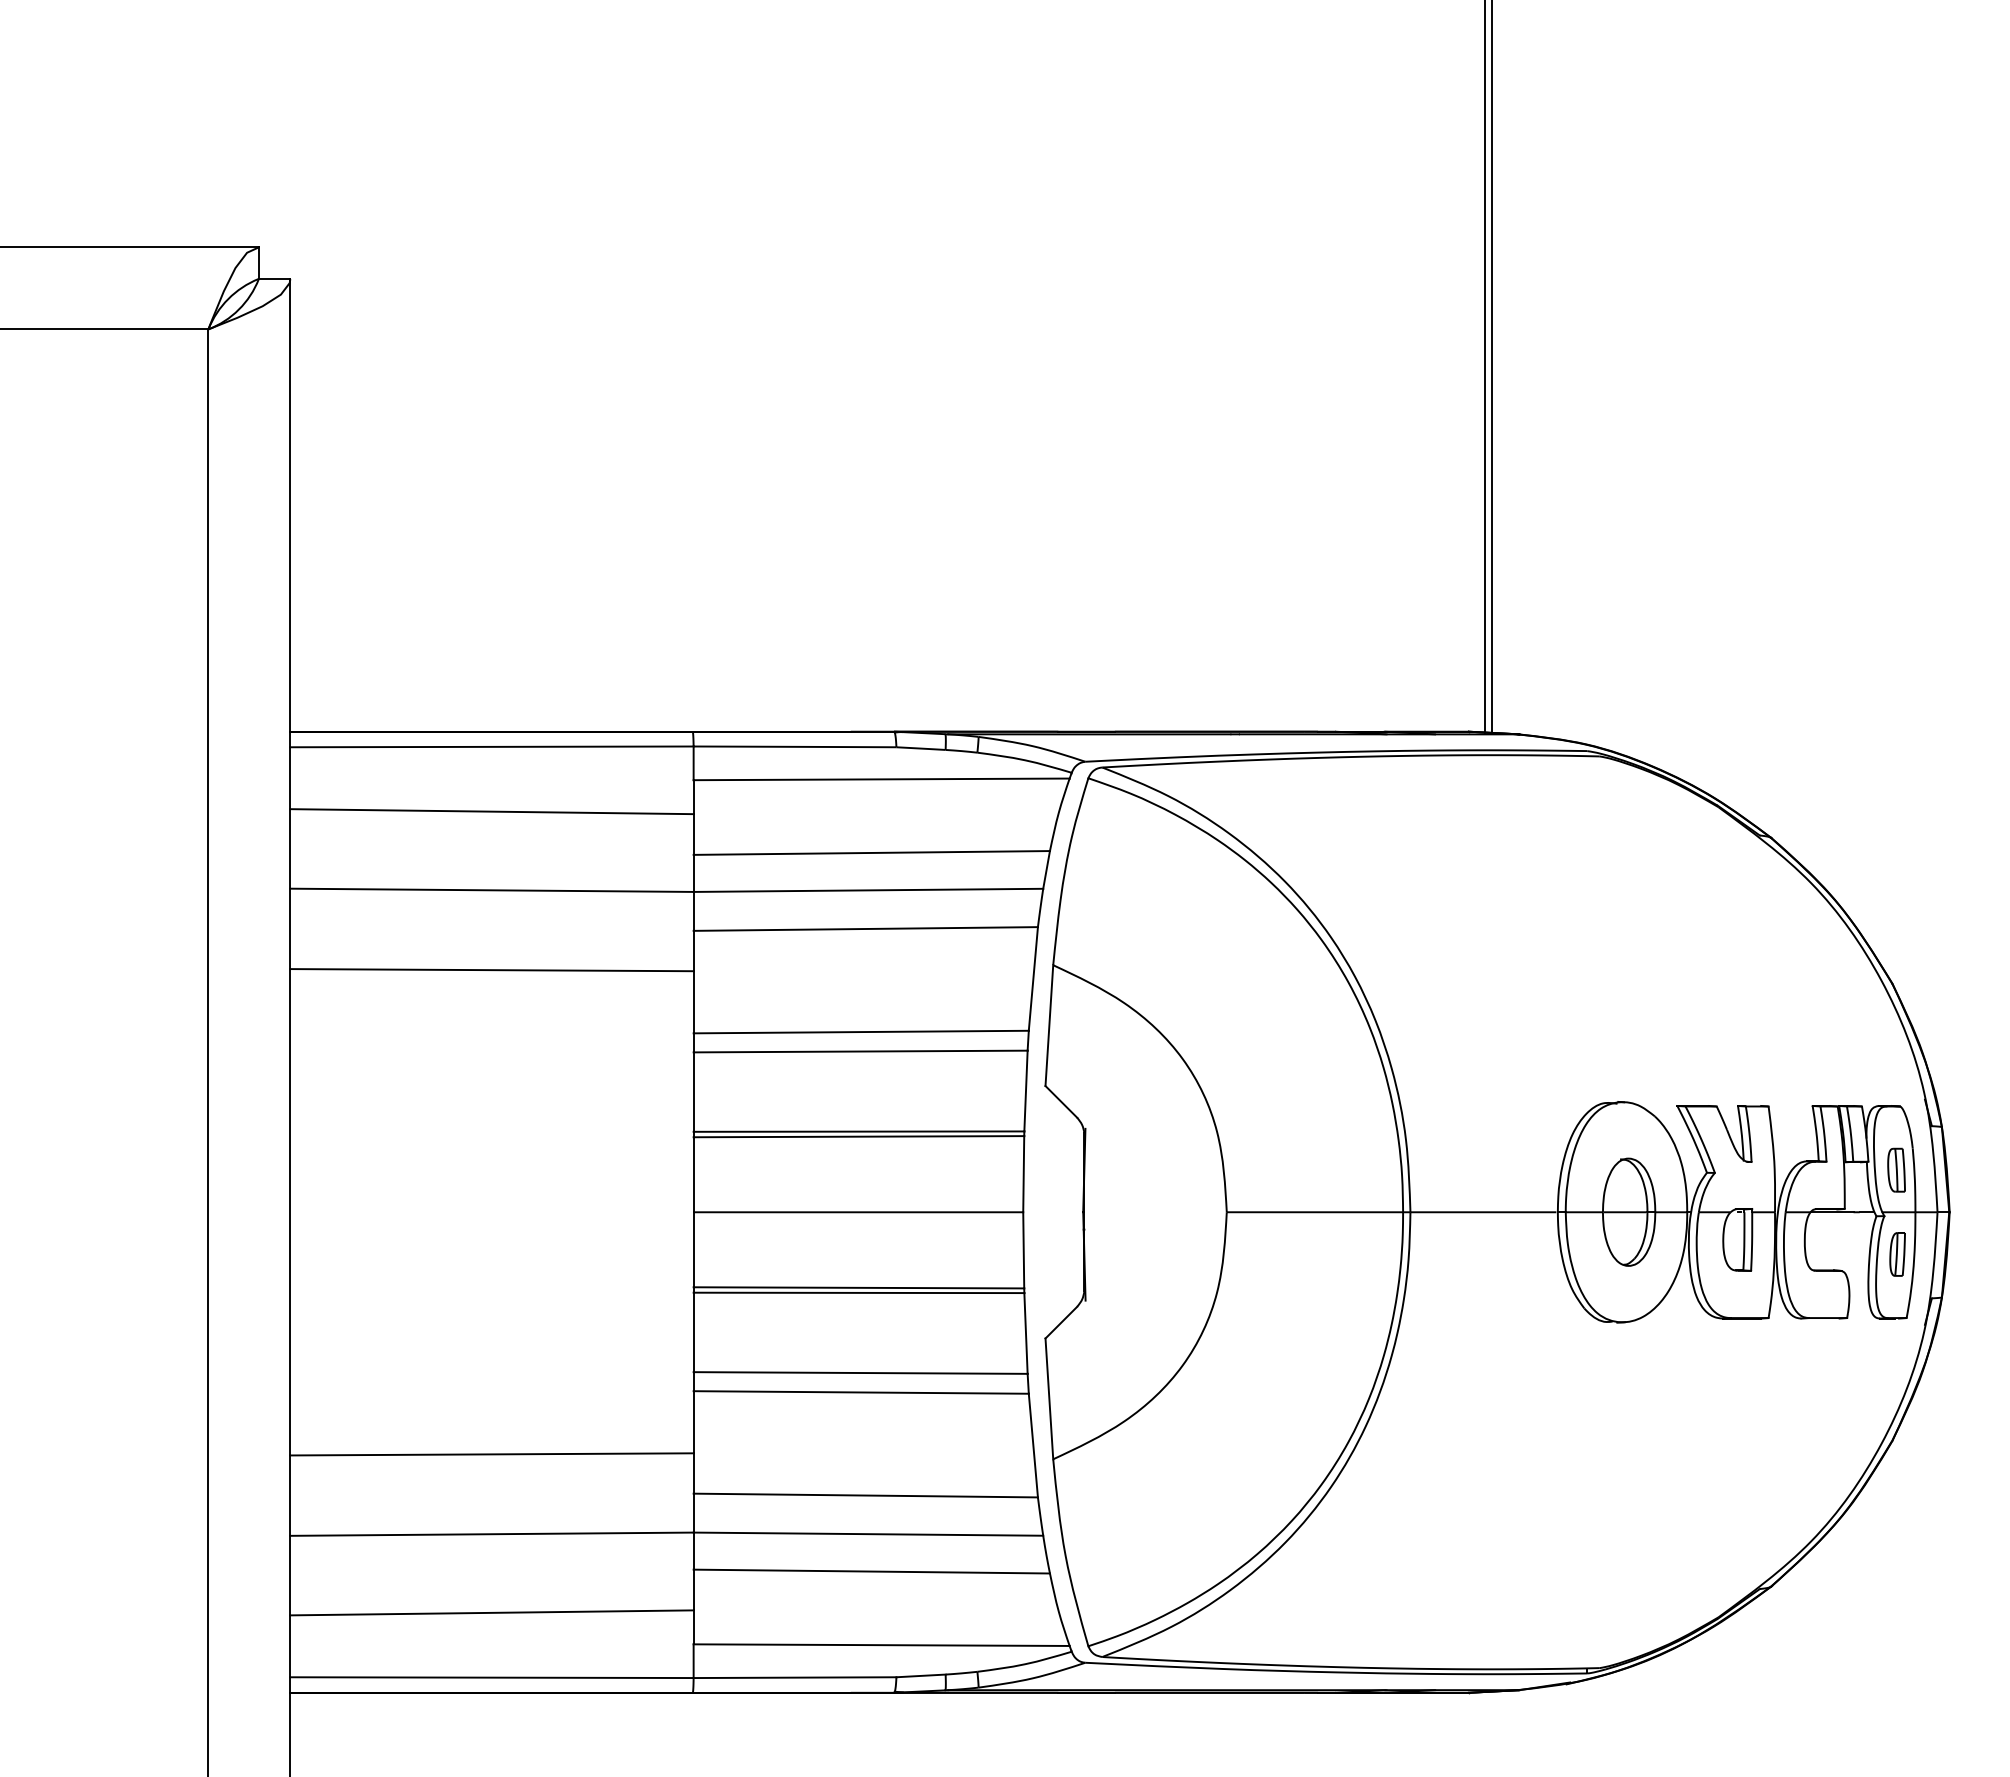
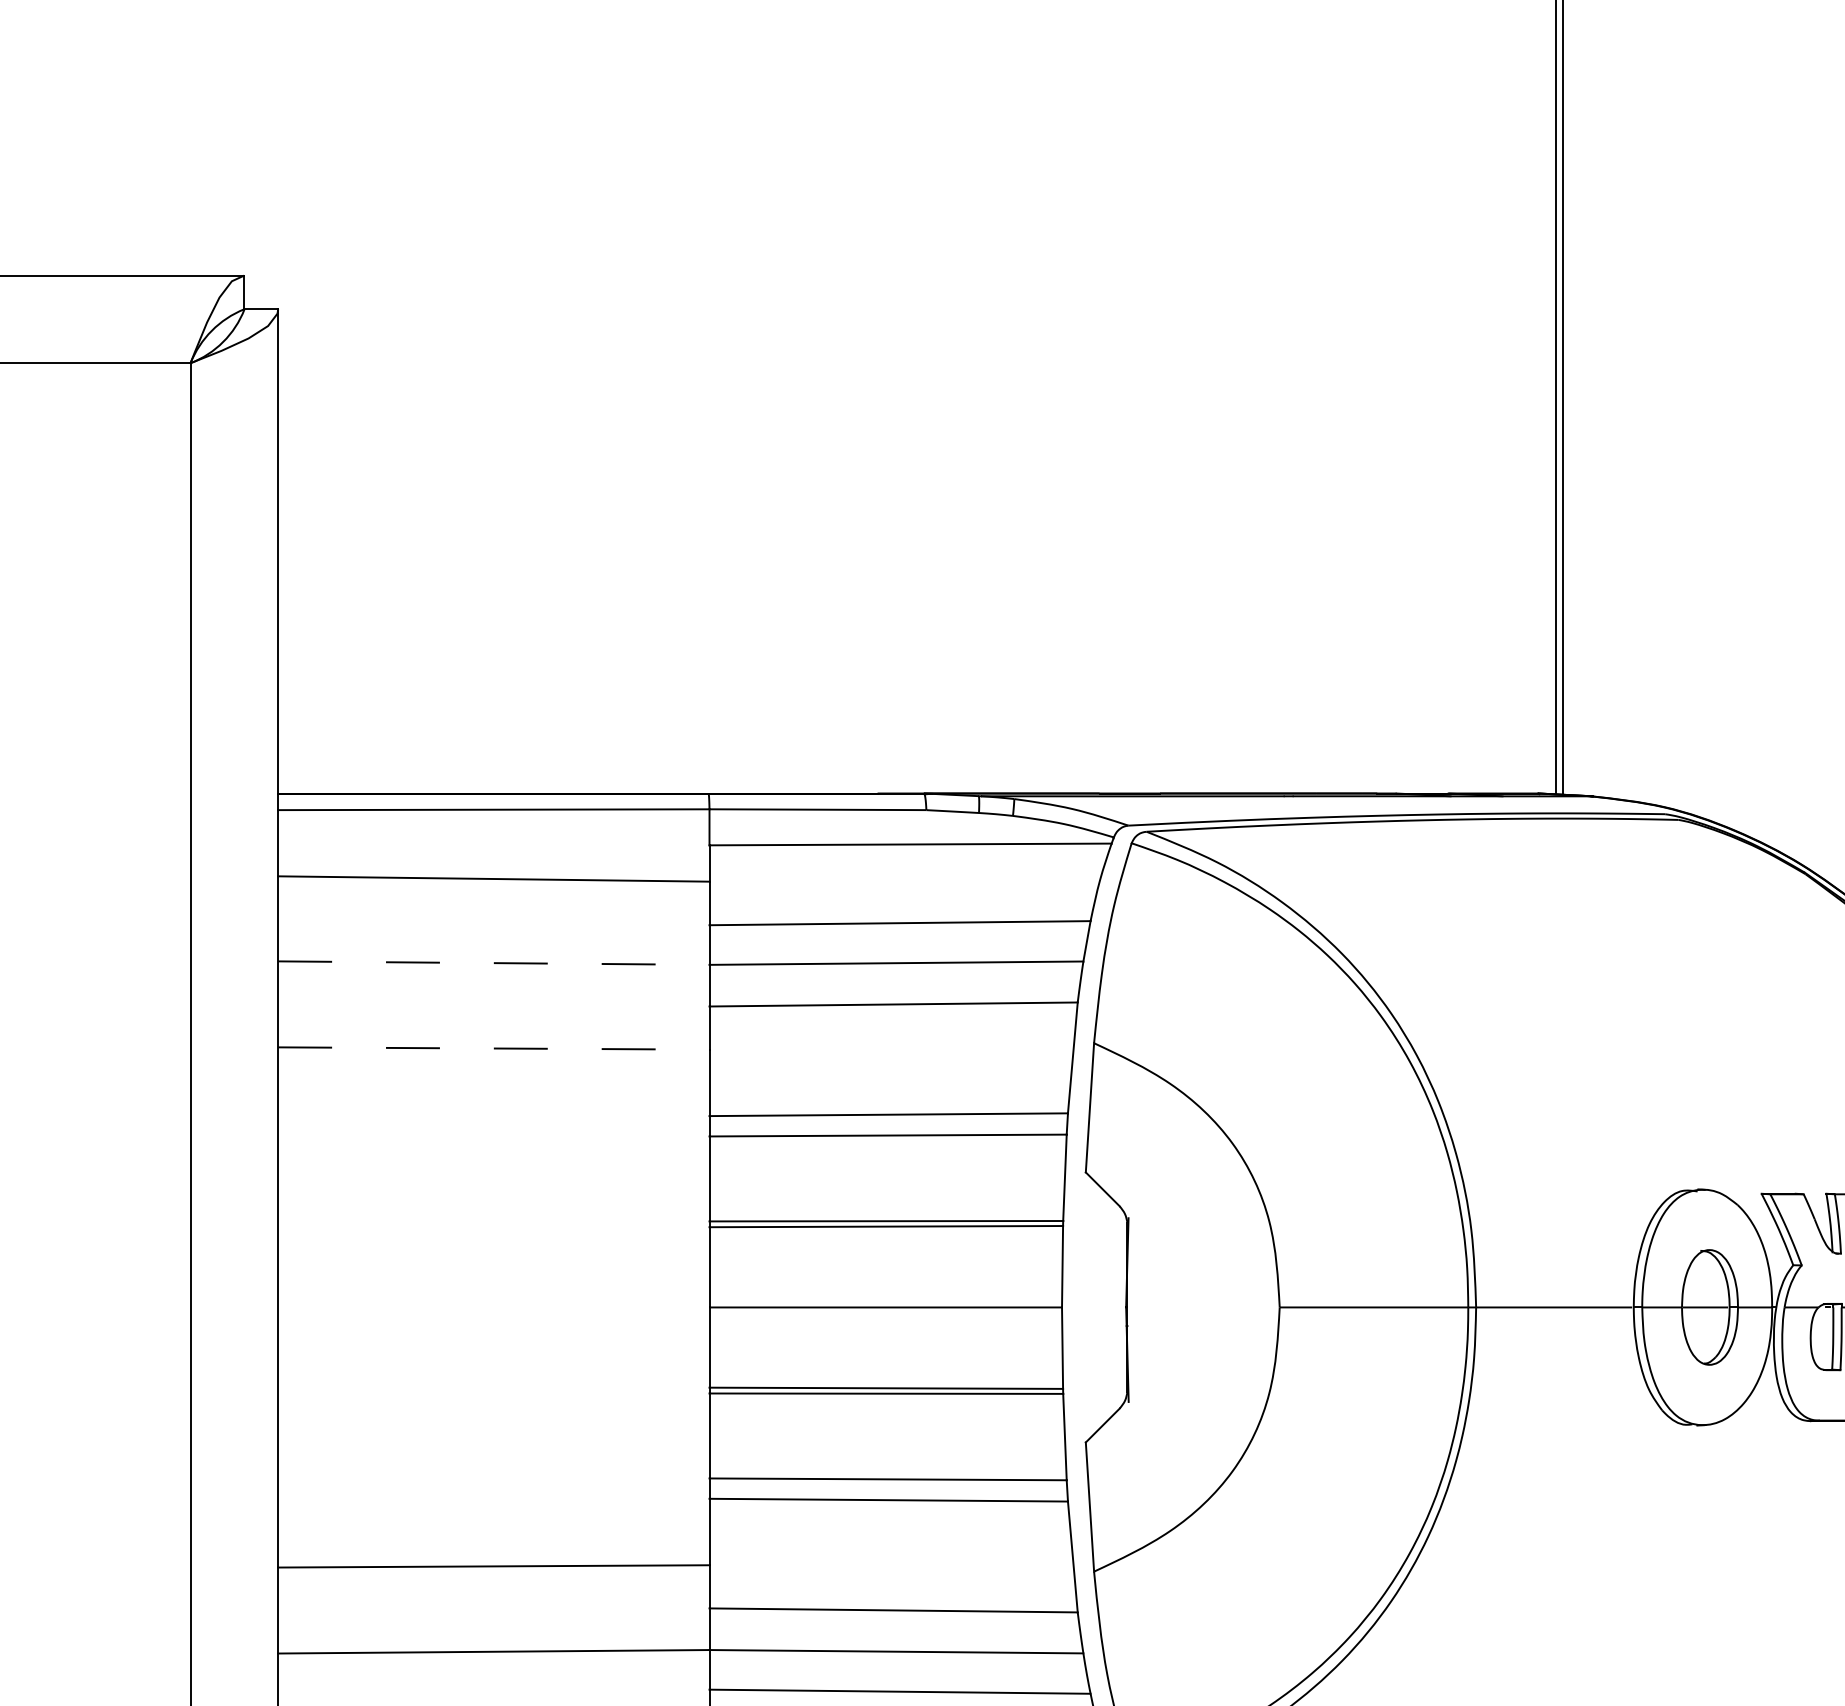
line: (491, 890) -> (493, 963), solid -> dashed
line: (491, 970) -> (493, 1048), solid -> dashed

